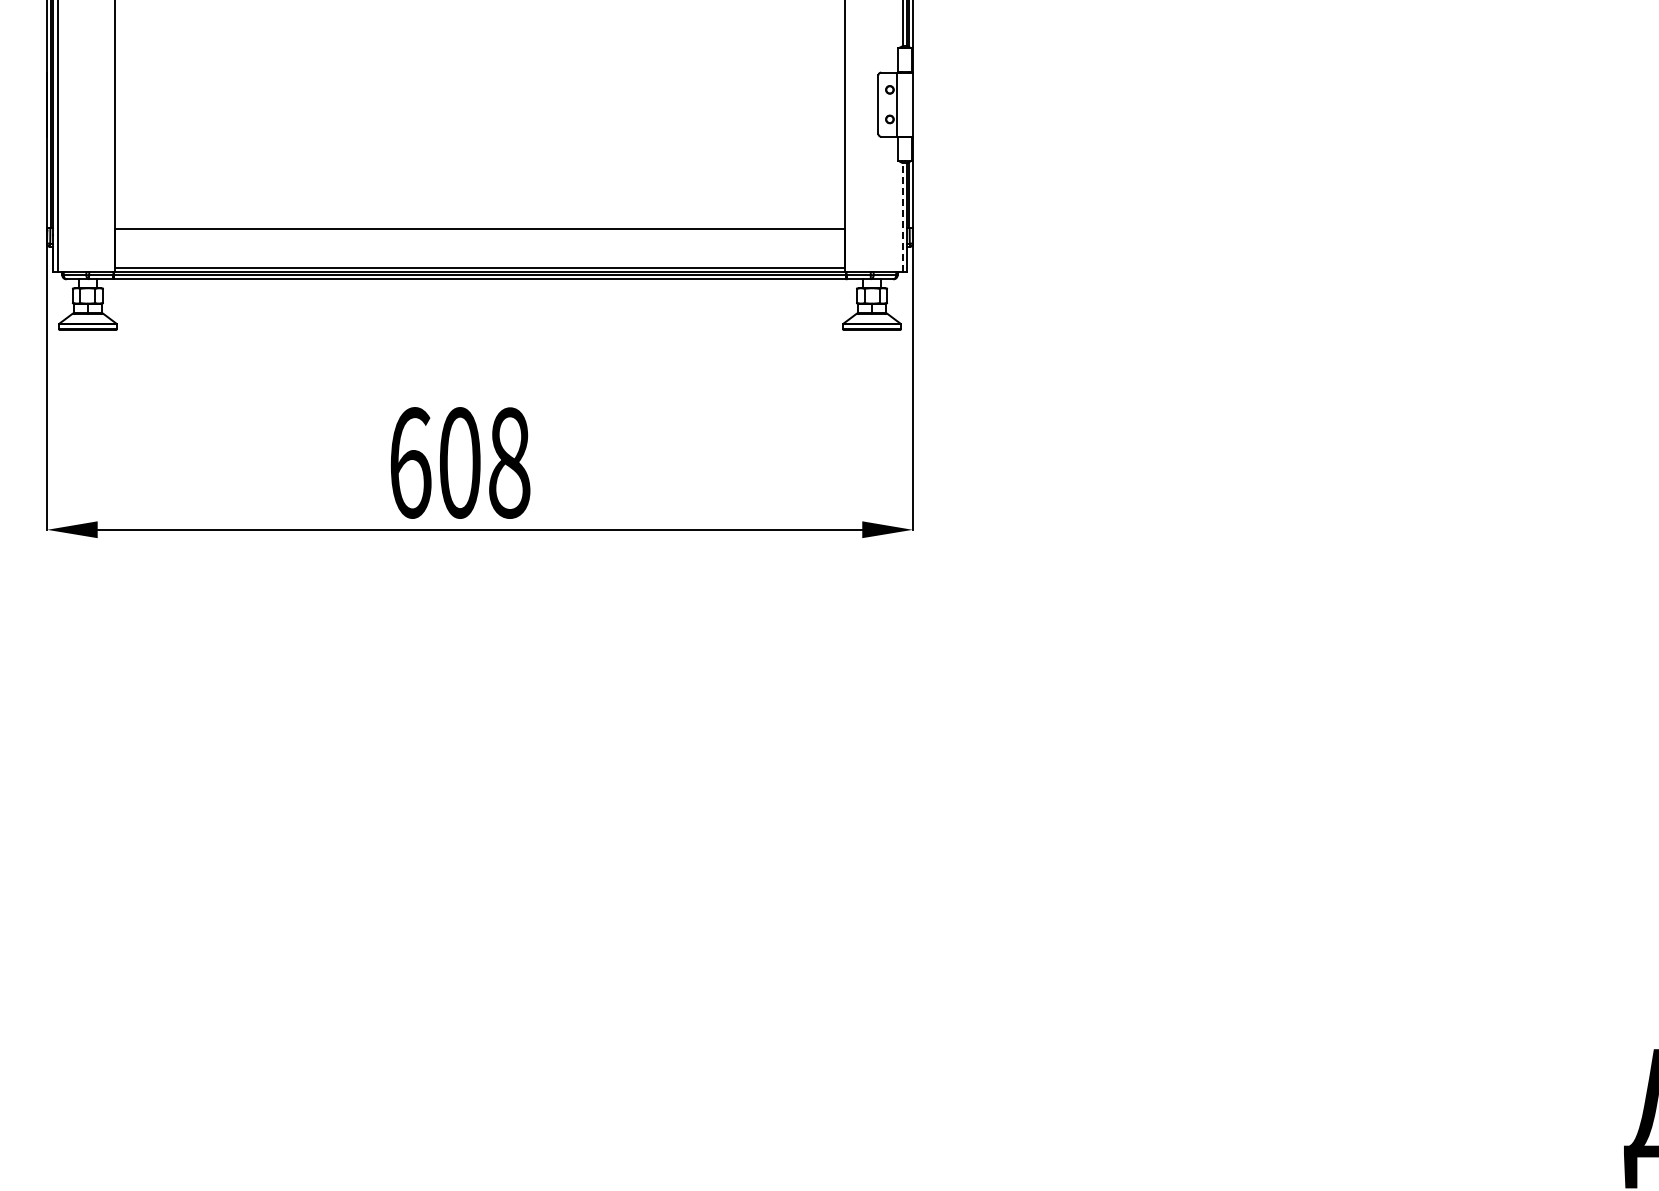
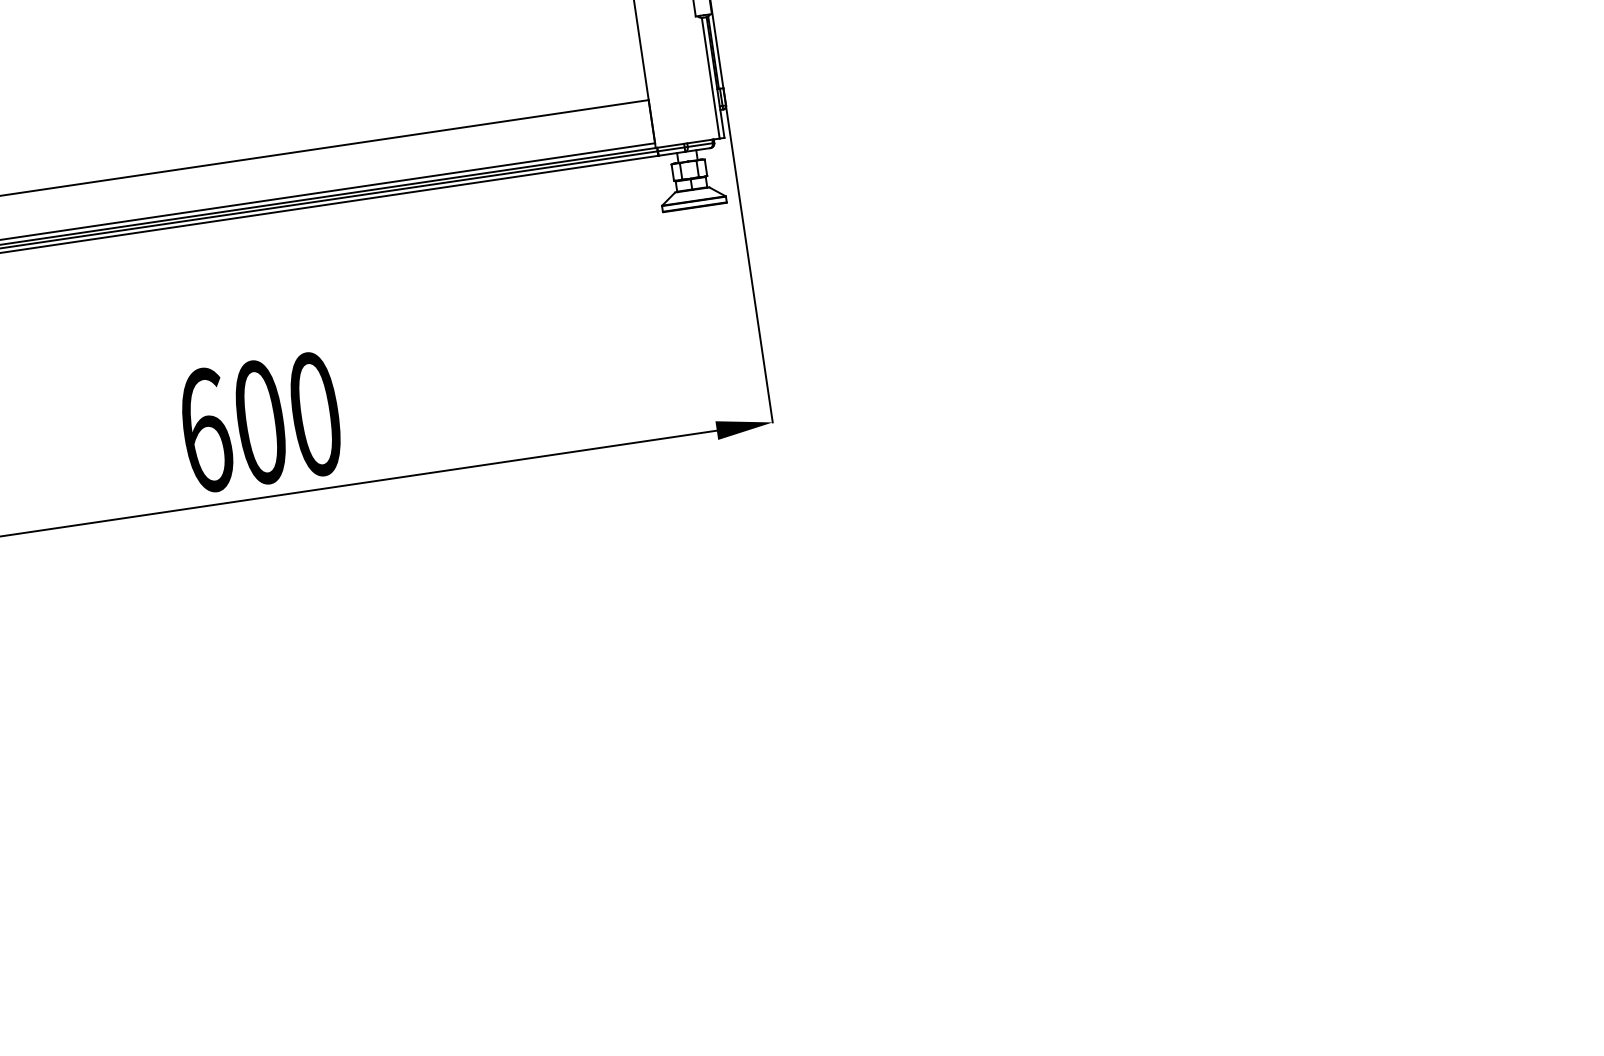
line: (902, 217) -> (710, 78), dashed -> solid
text: (509, 462) -> (315, 413), 608 -> 600

